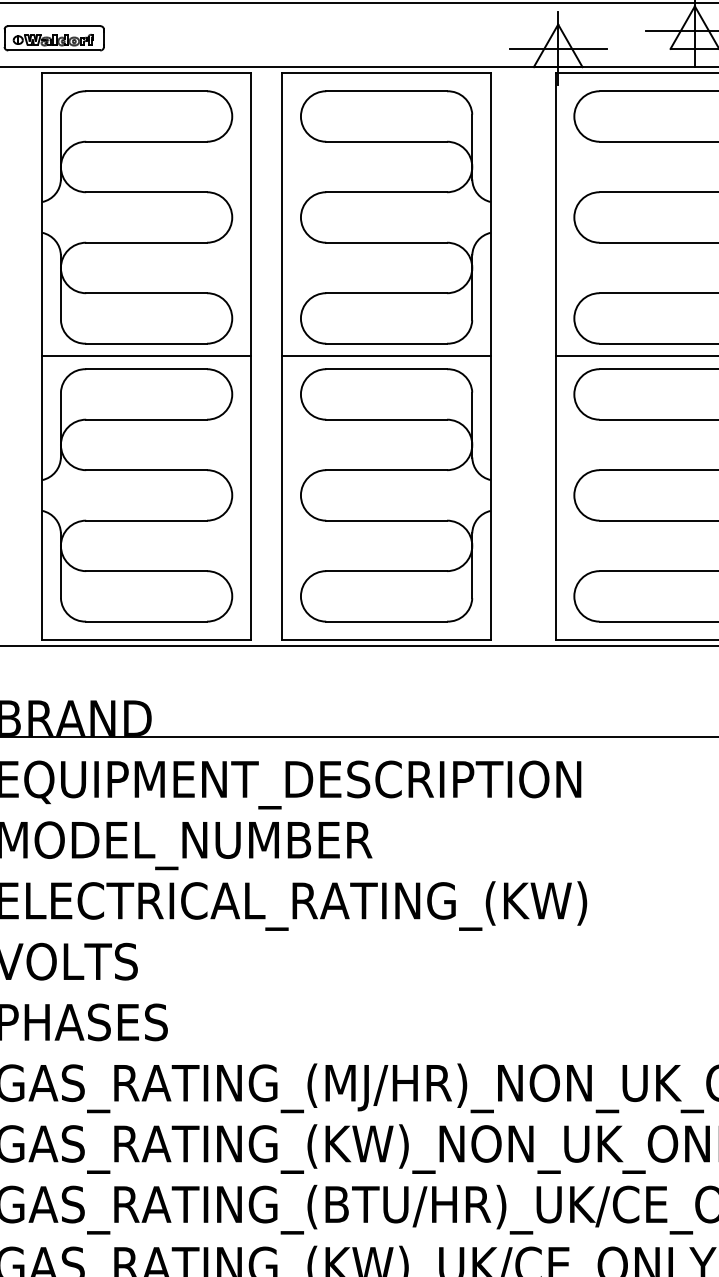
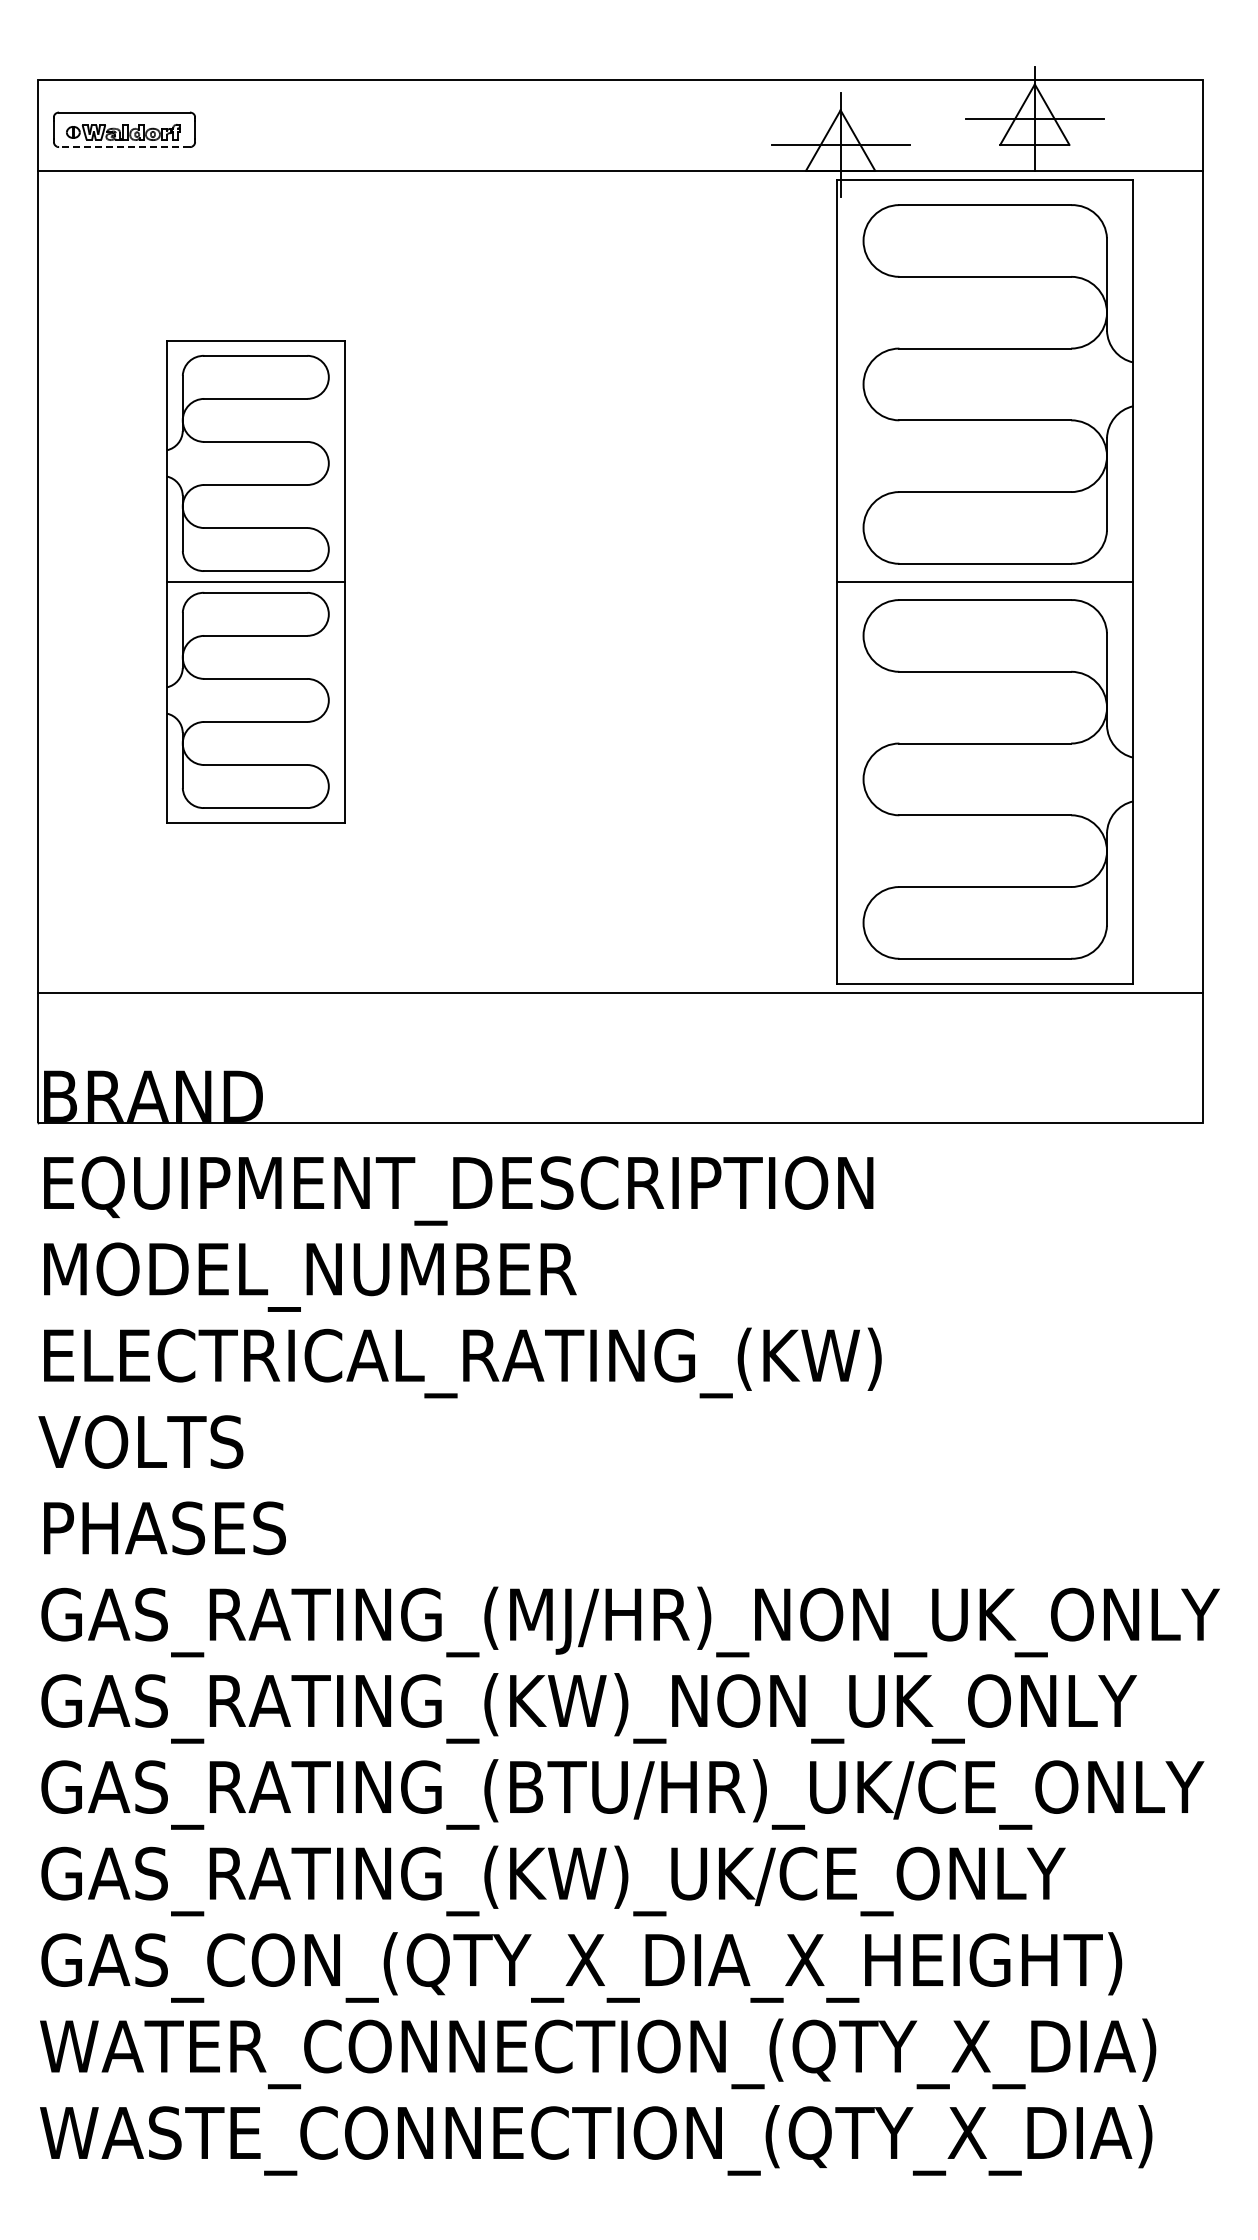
line: (54, 50) -> (124, 147), solid -> dashed
part: (146, 356) -> (255, 581), size x0.6
part: (386, 356) -> (596, 581), removed

